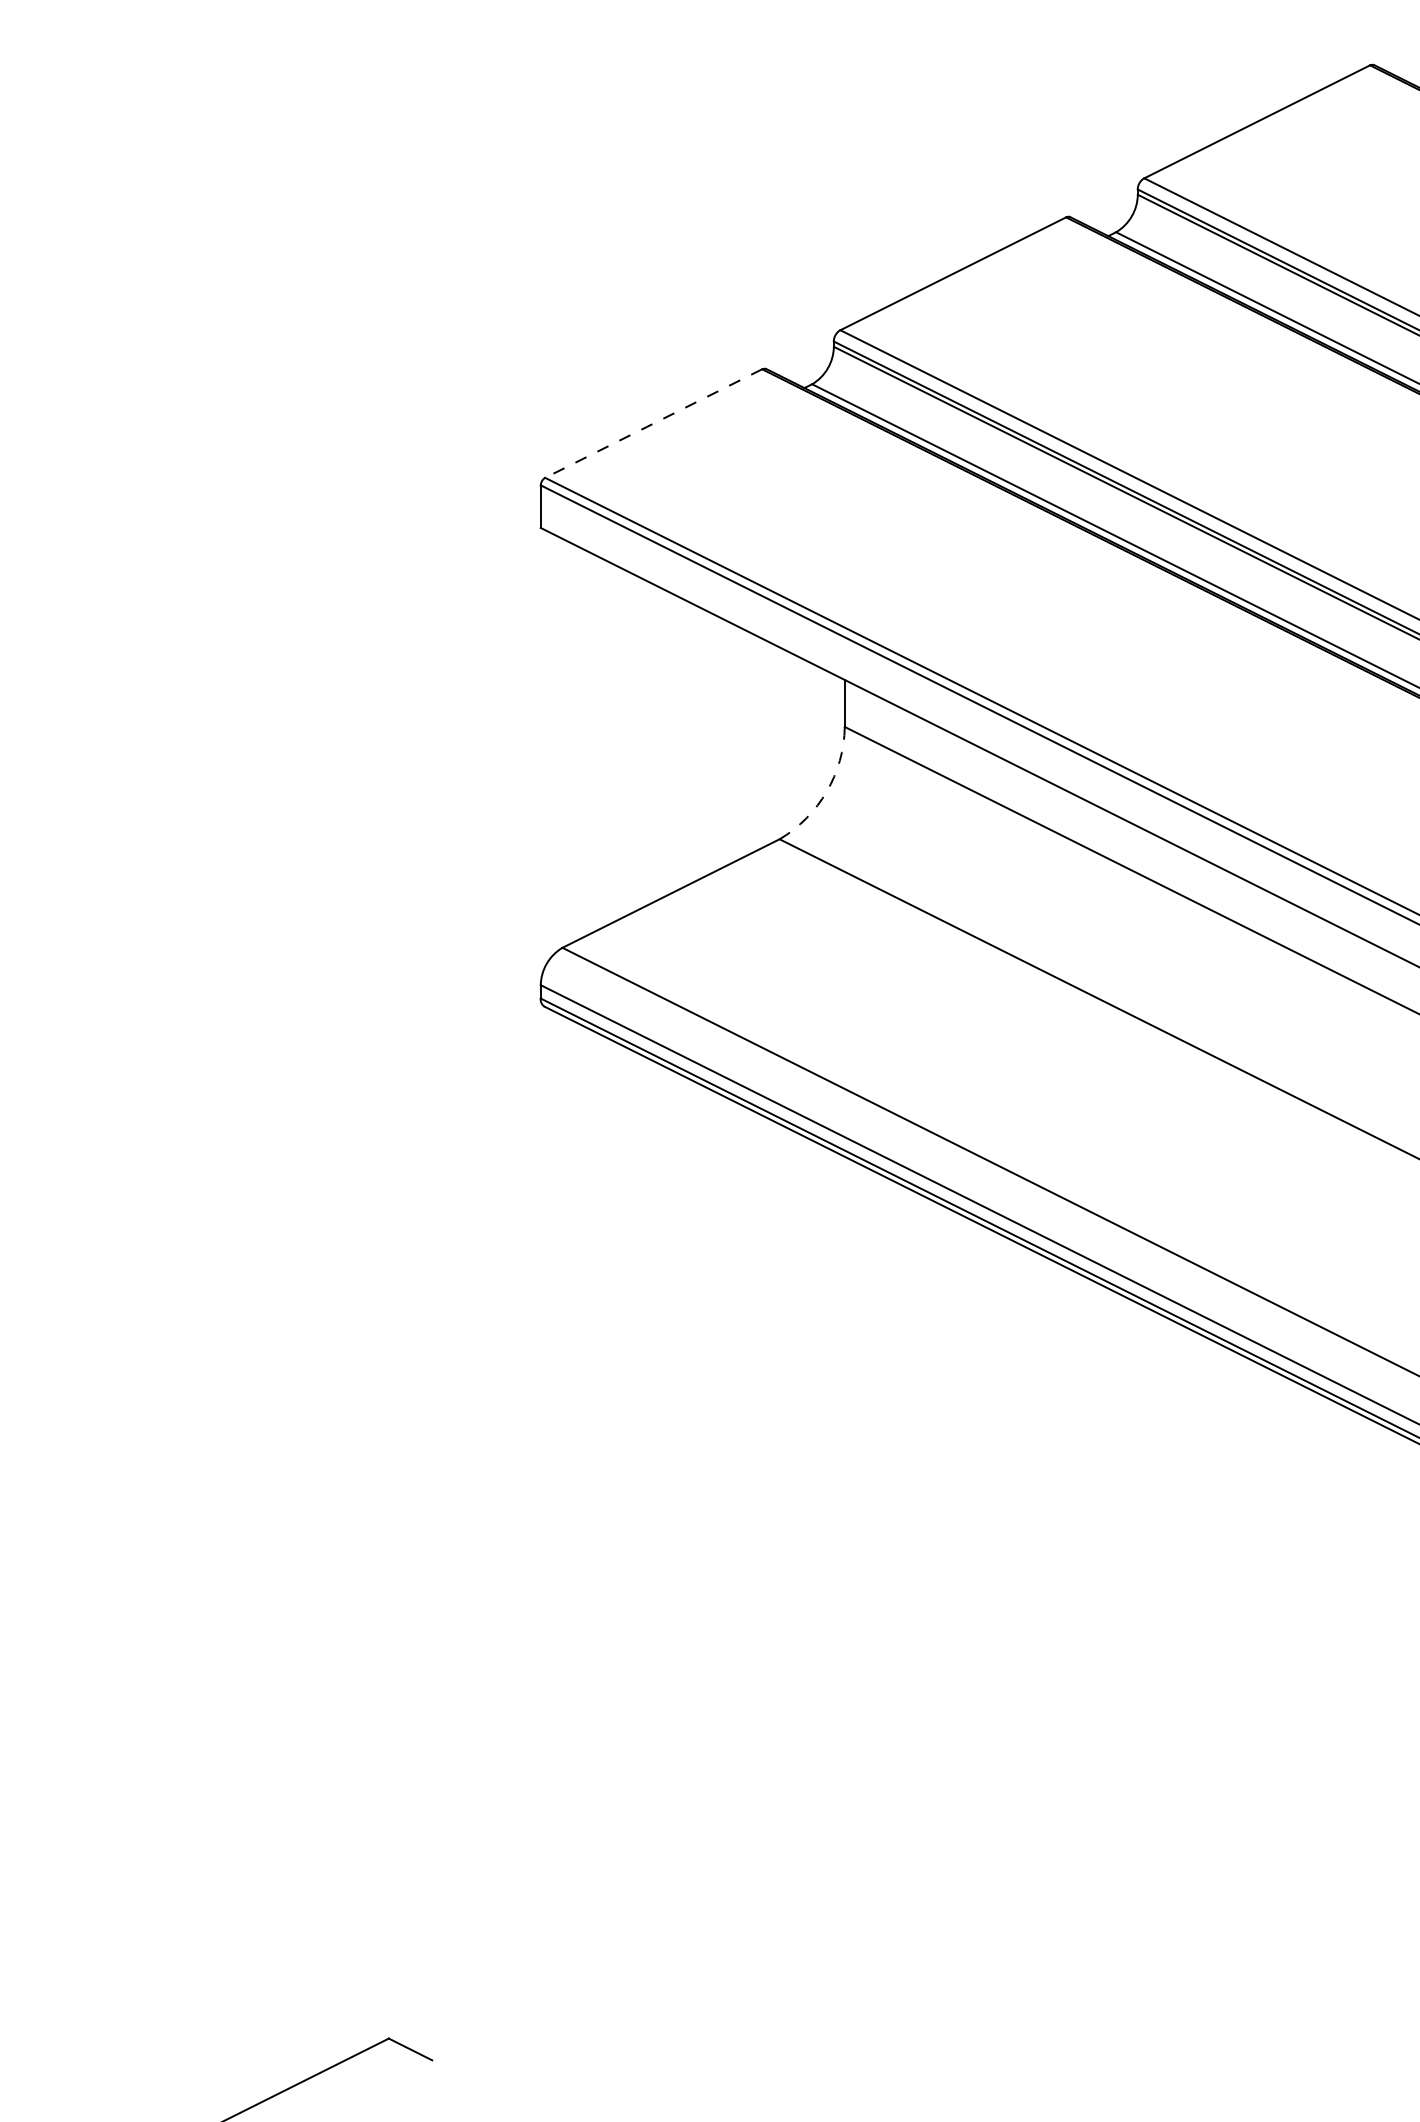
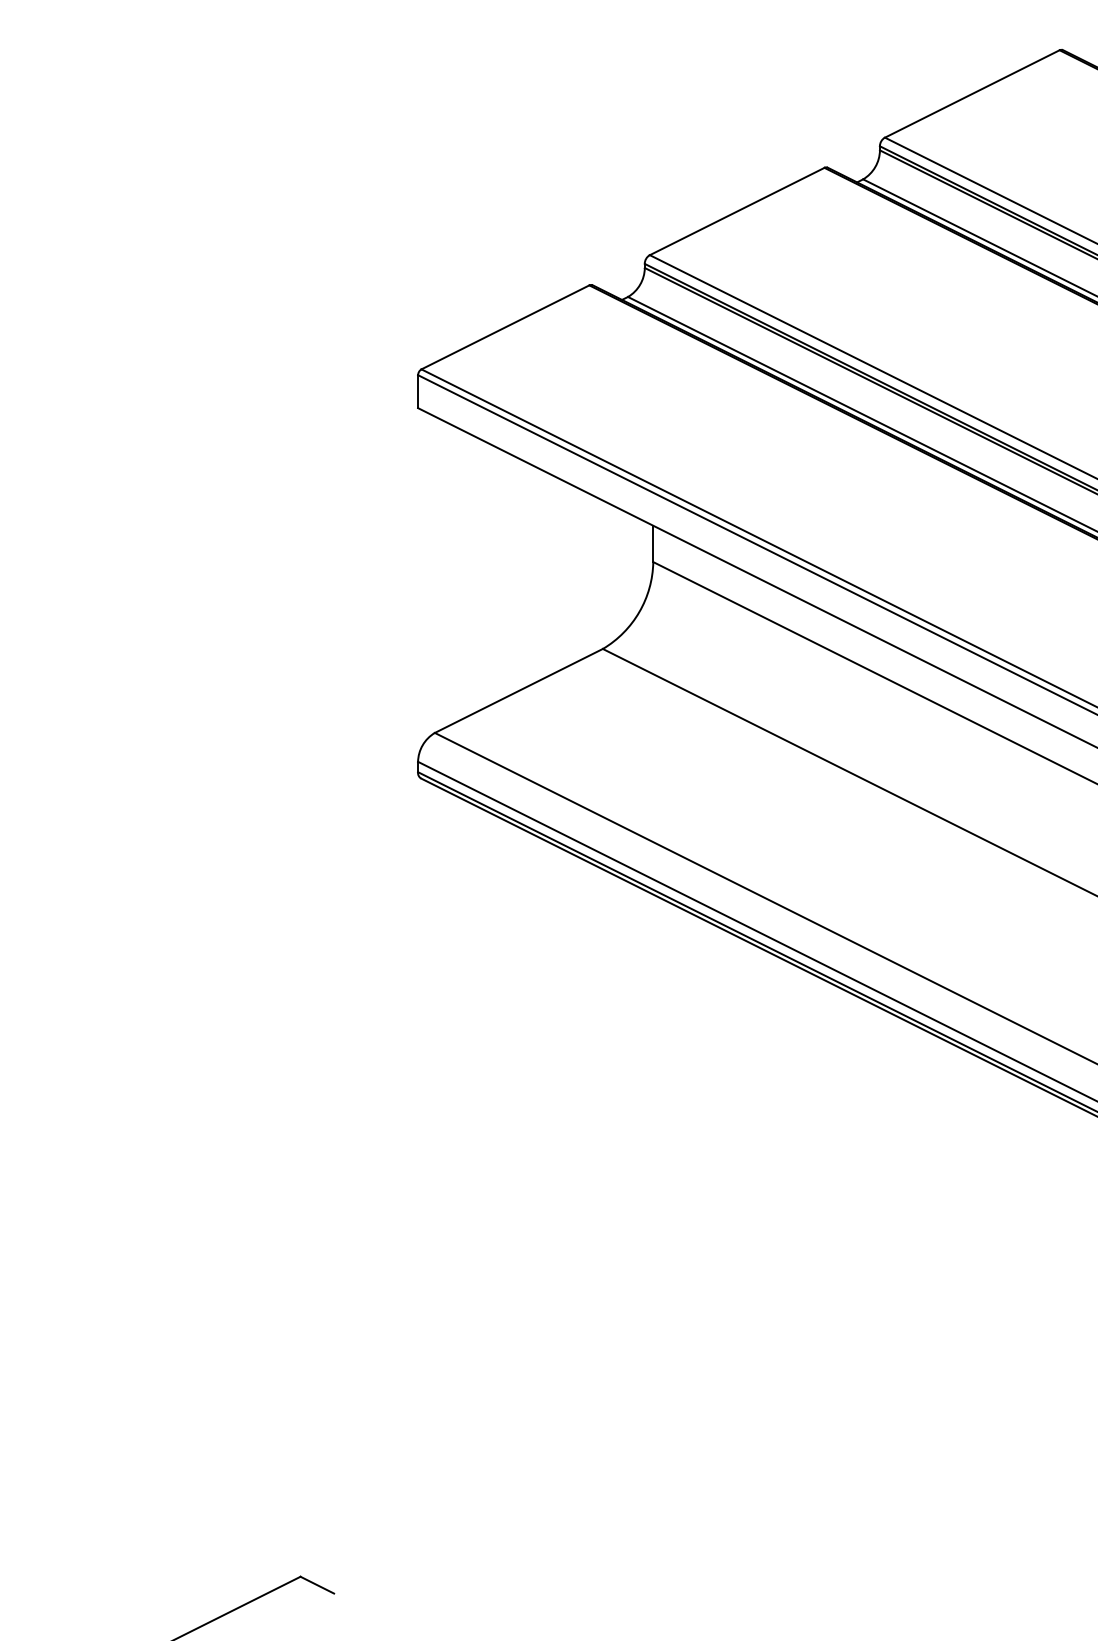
line: (653, 423) -> (505, 327), dashed -> solid
arc: (826, 791) -> (639, 612), dashed -> solid

